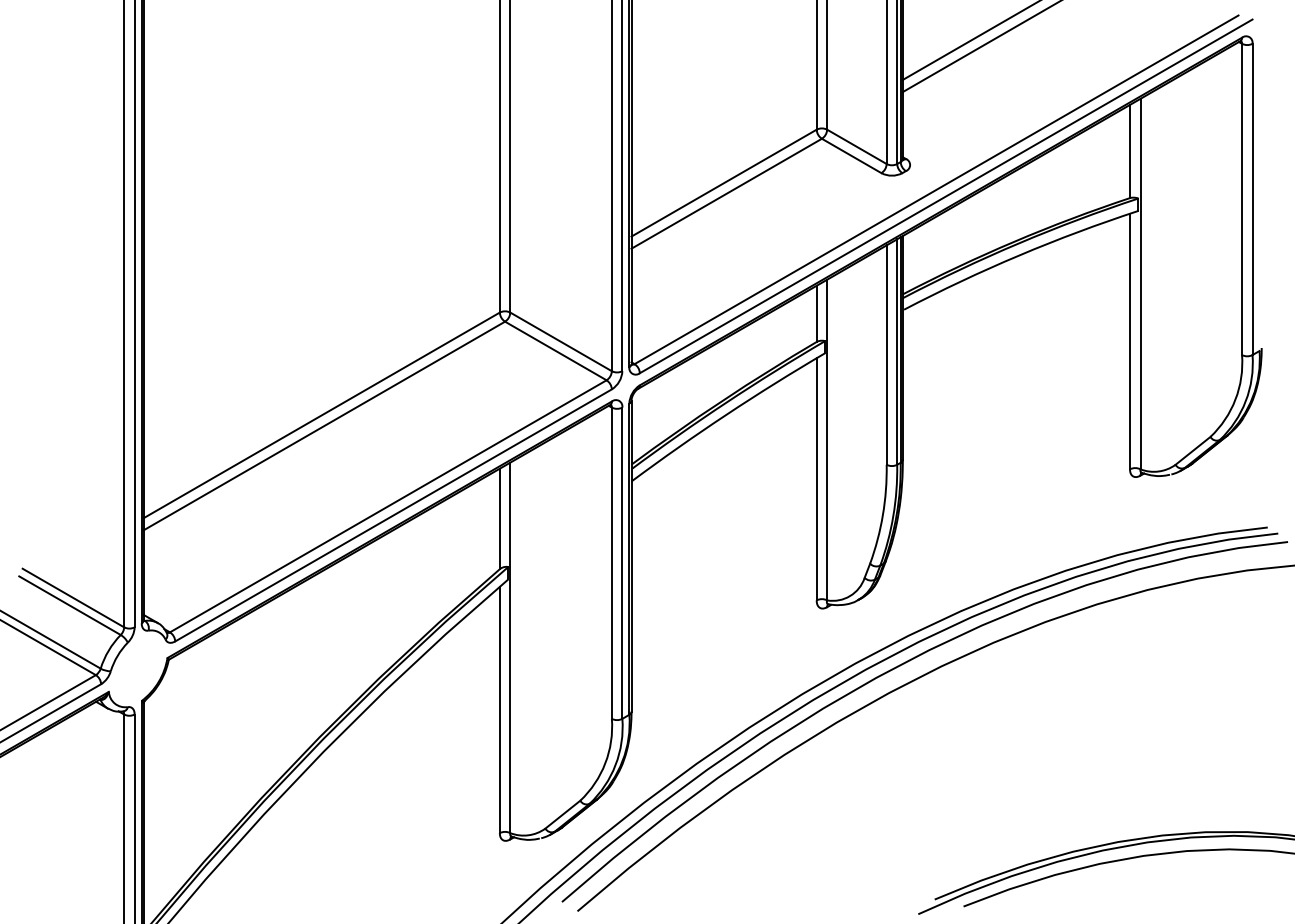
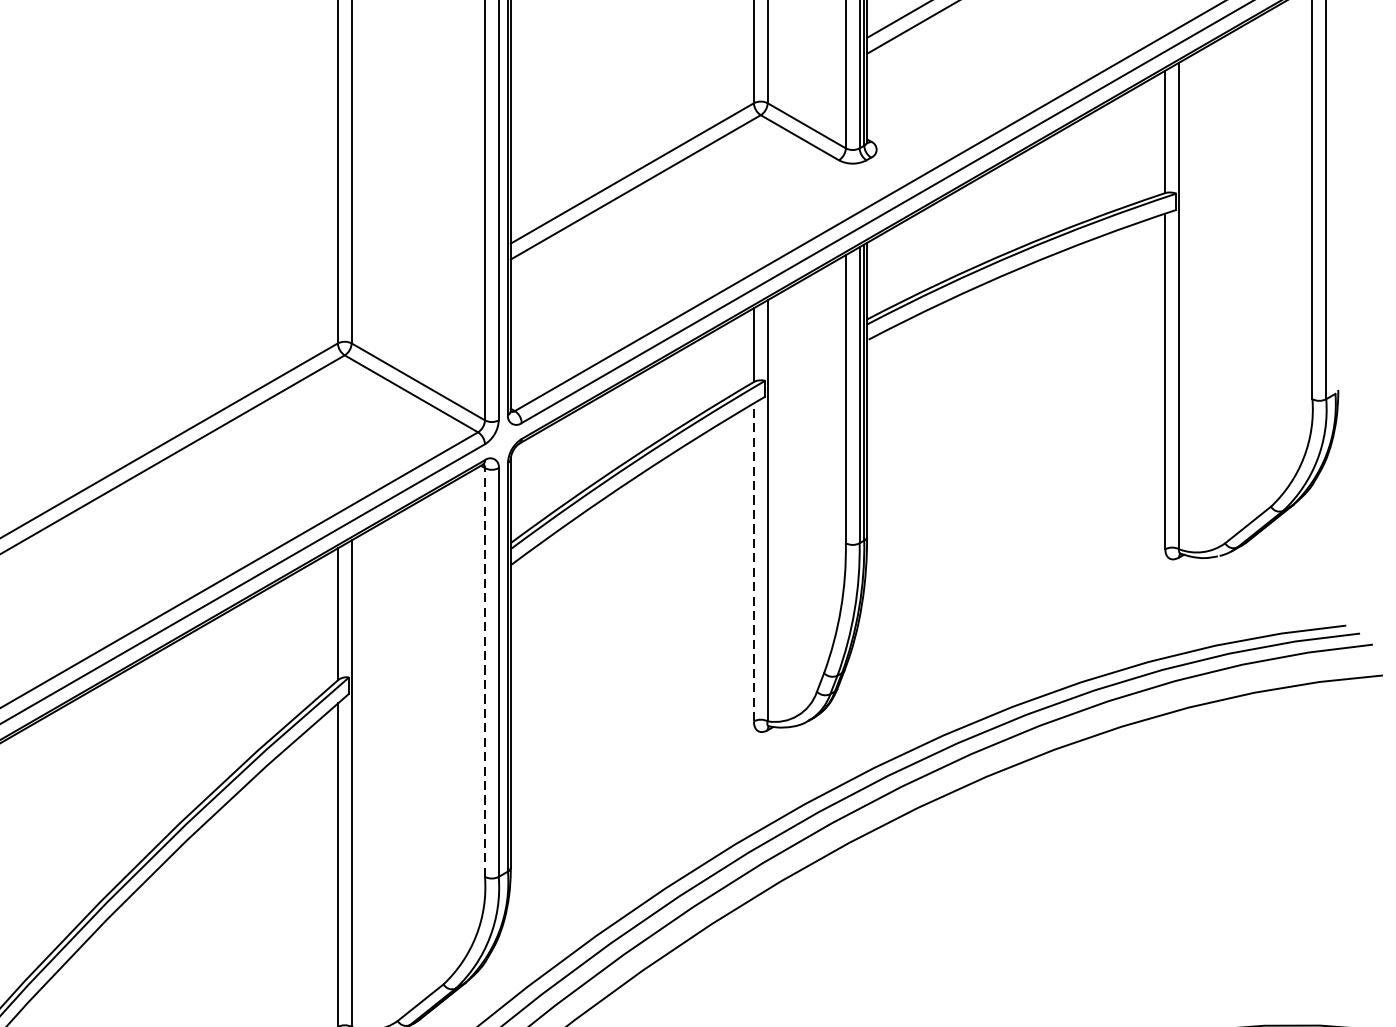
line: (816, 478) -> (753, 561), solid -> dashed
line: (611, 563) -> (484, 672), solid -> dashed

